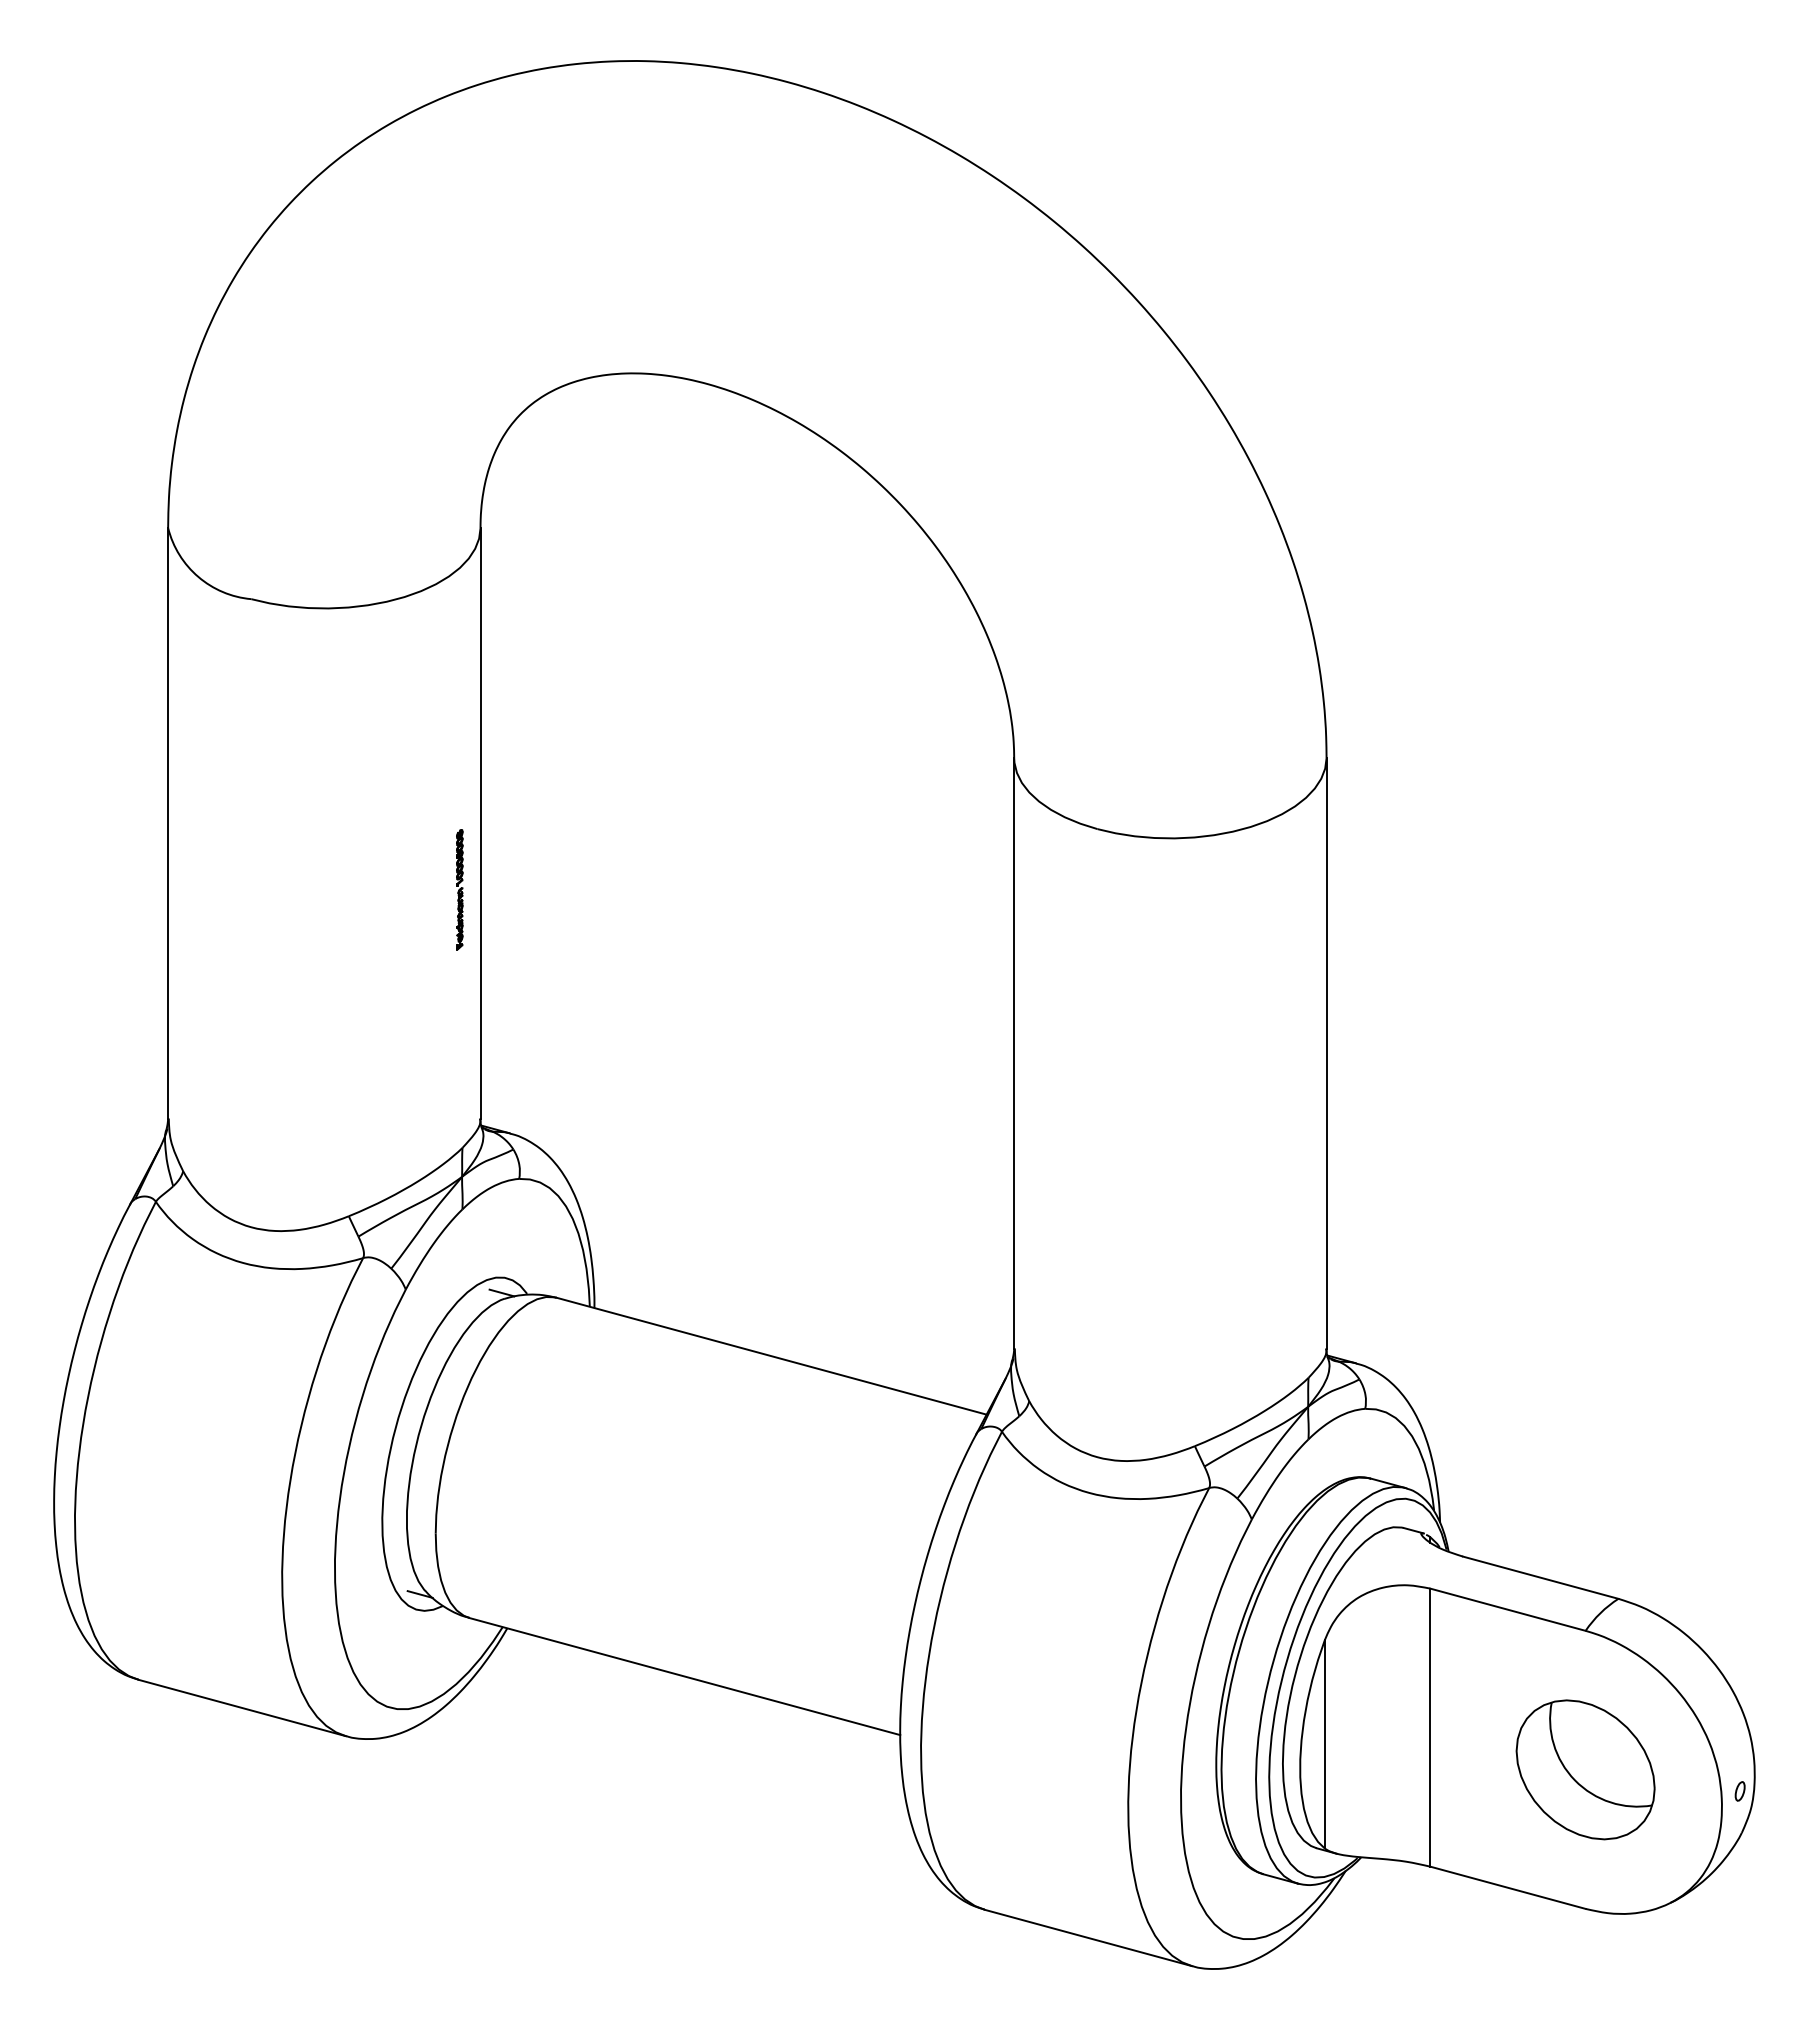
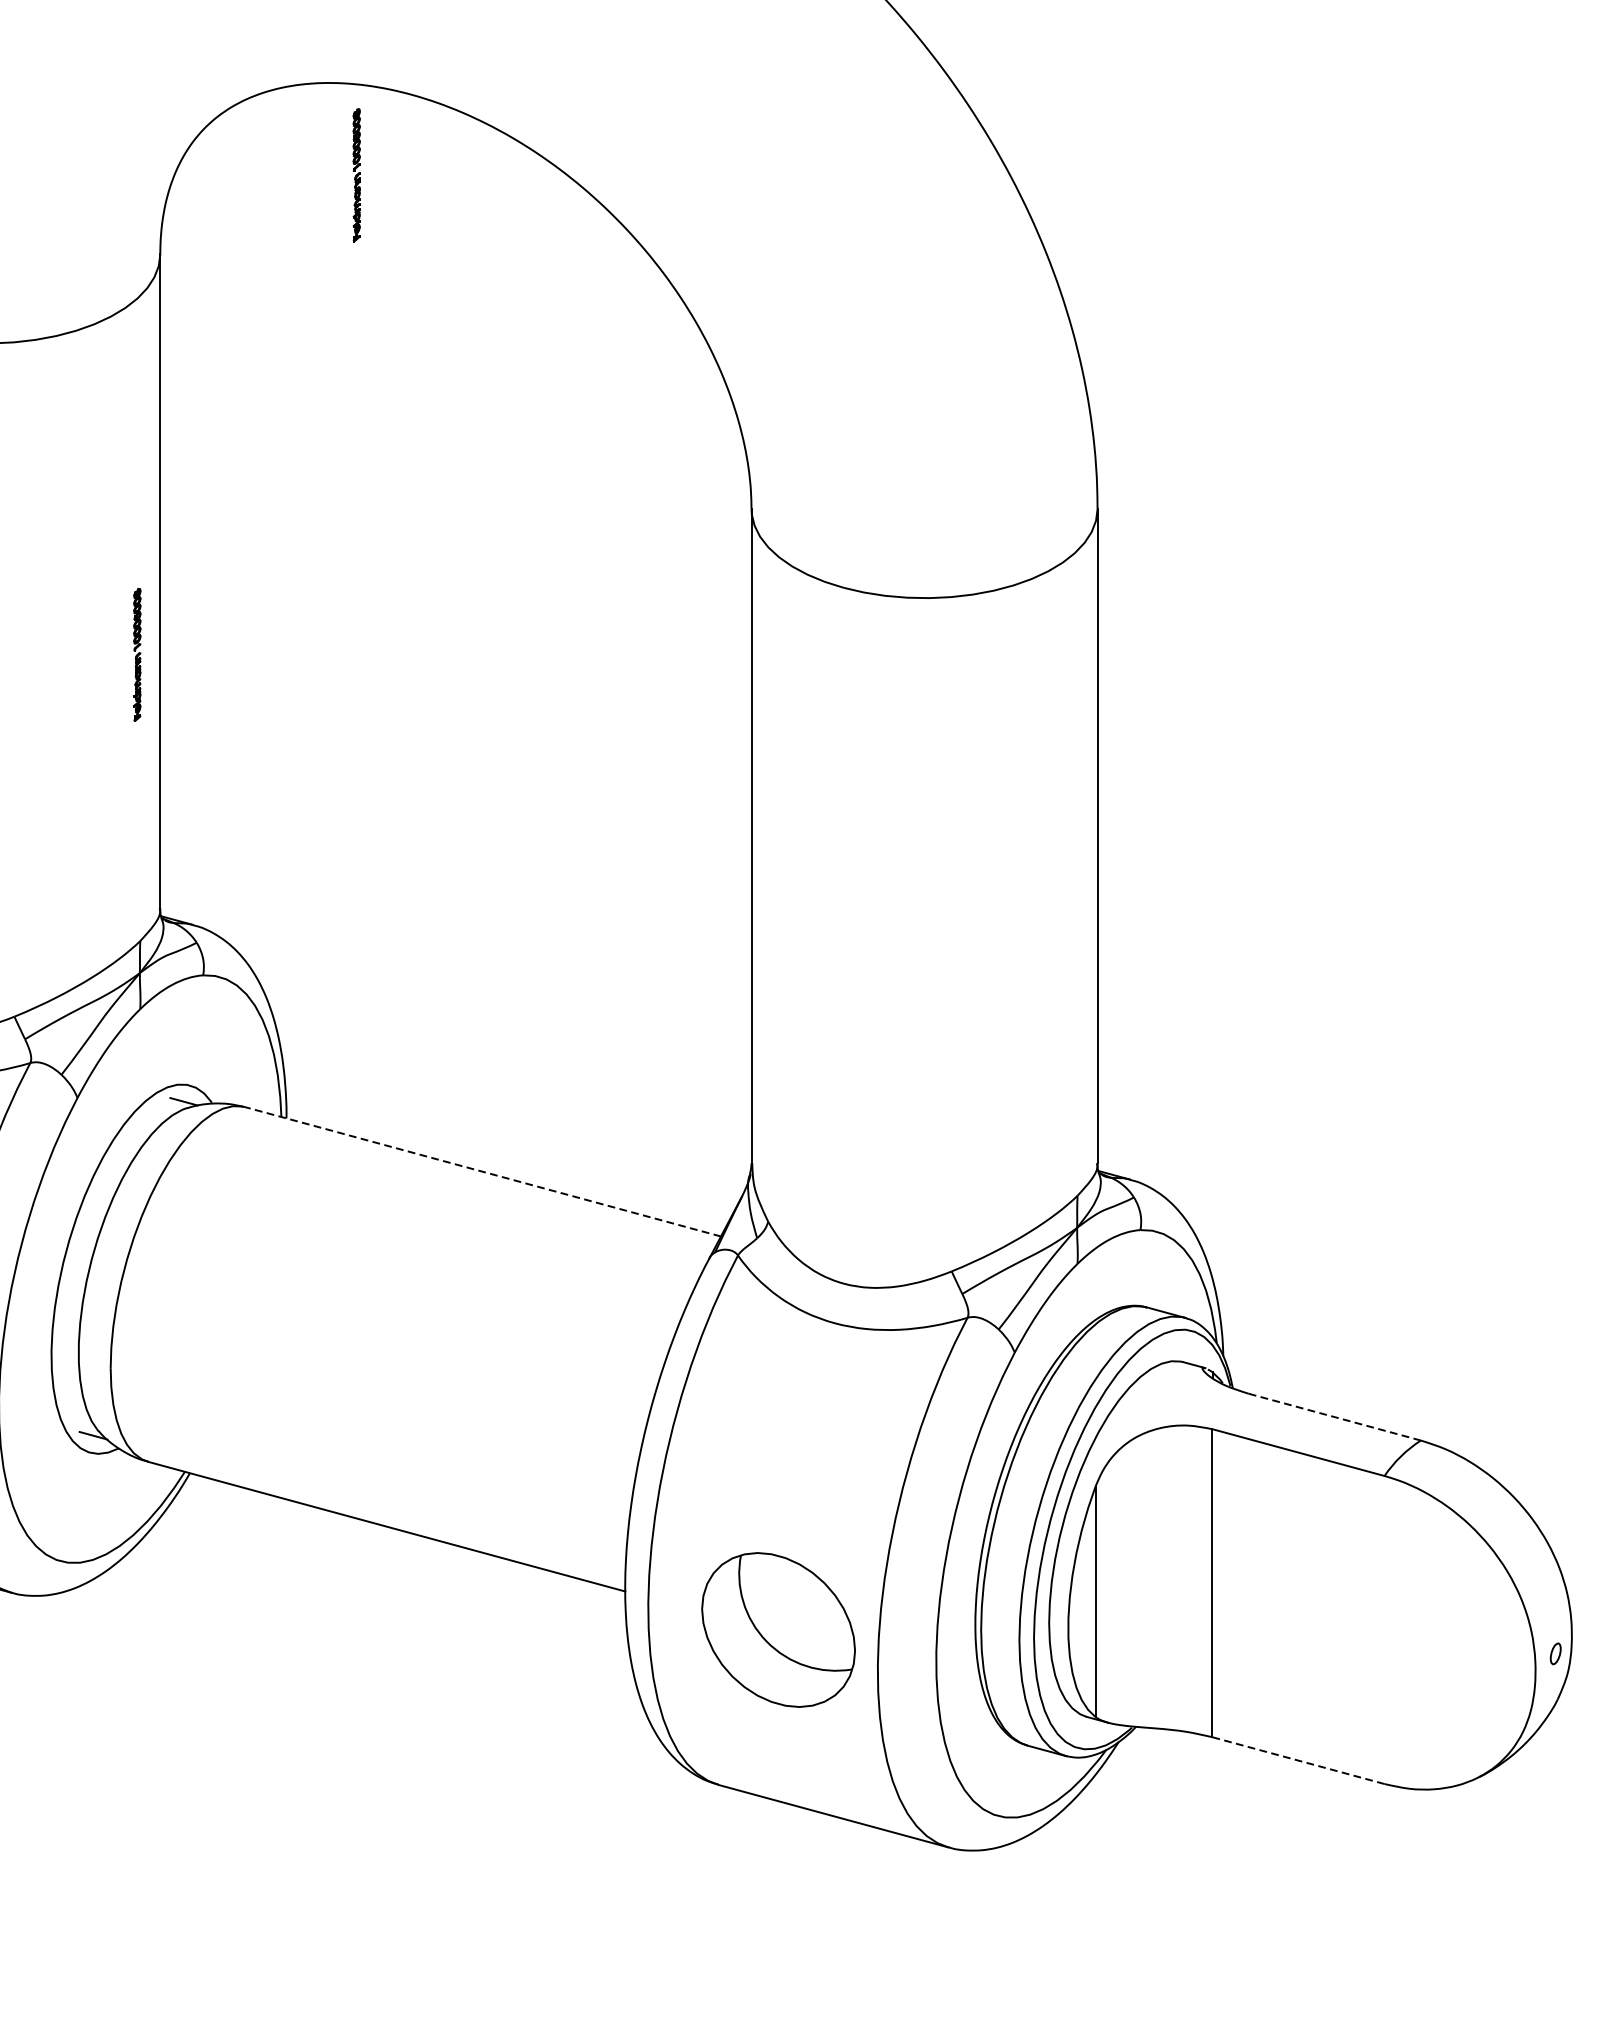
part: (657, 456) -> (356, 175), added
line: (771, 1356) -> (482, 1172), solid -> dashed
line: (1540, 1577) -> (1334, 1416), solid -> dashed
part: (1585, 1769) -> (778, 1629), moved
line: (1507, 1887) -> (1297, 1760), solid -> dashed

